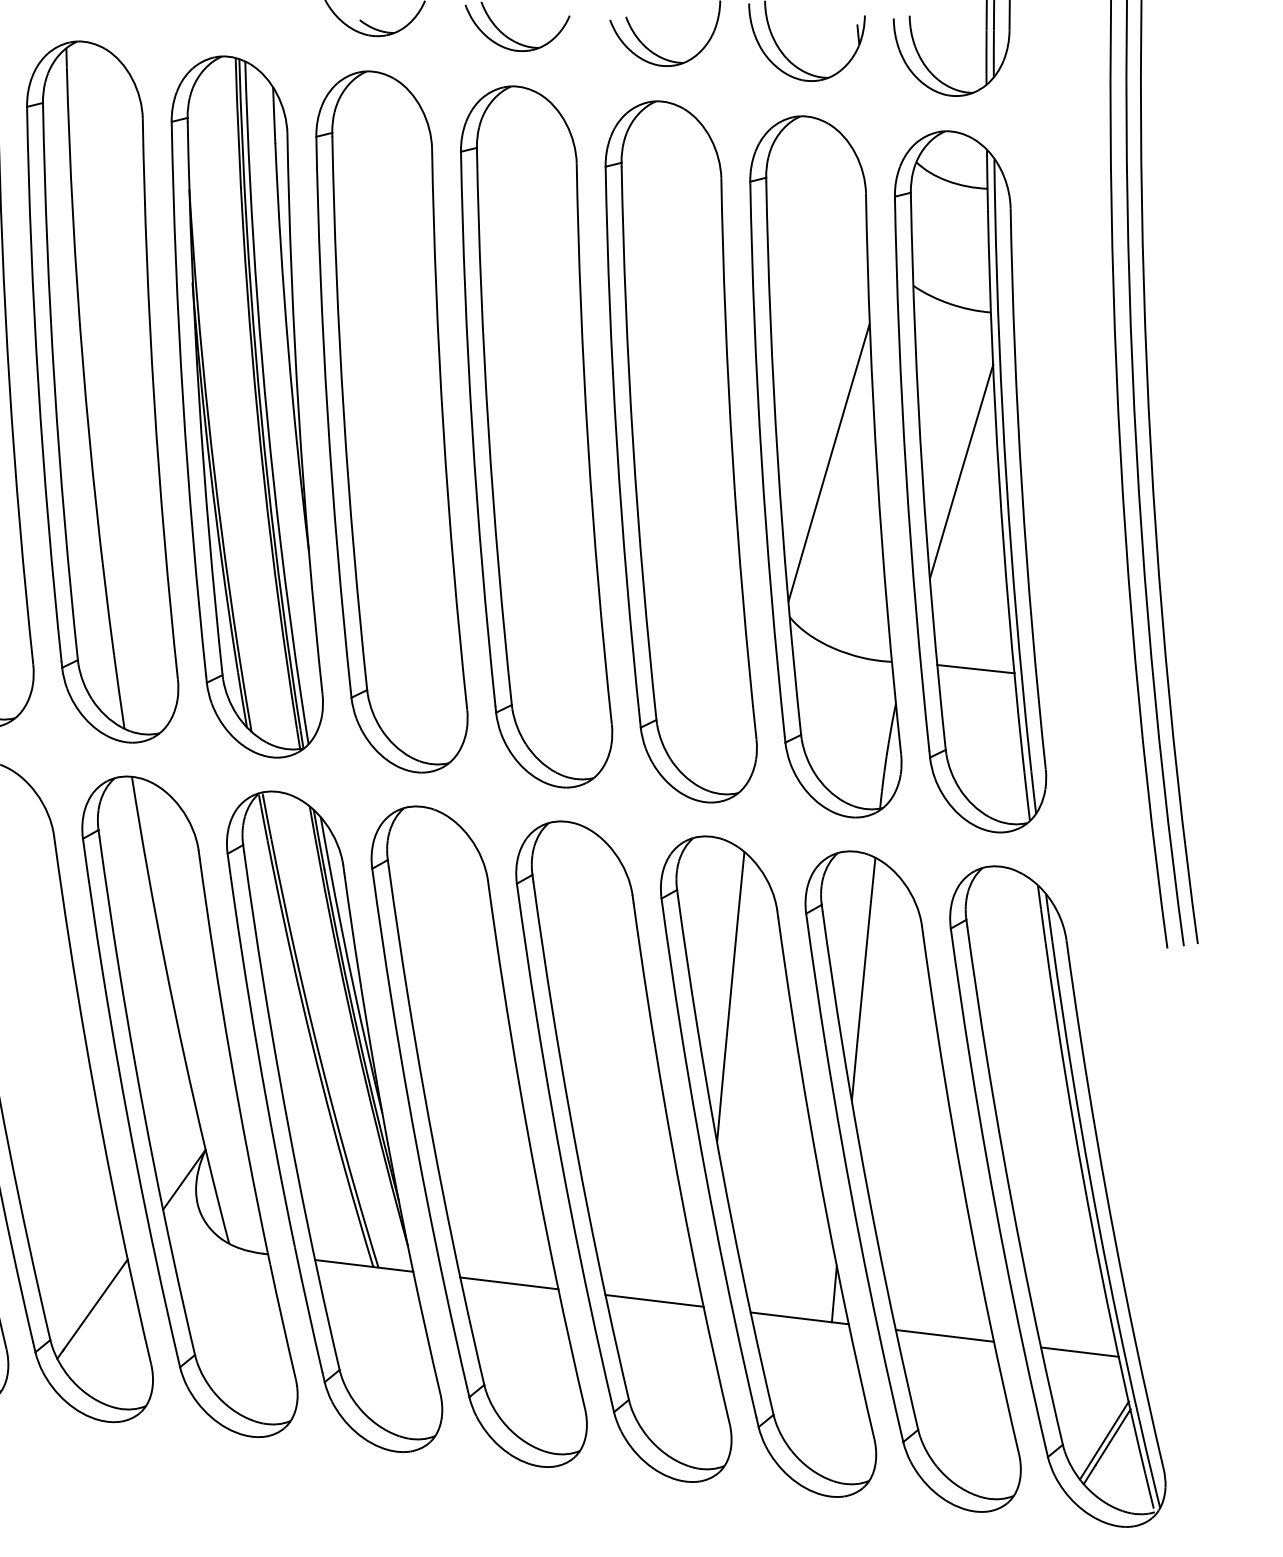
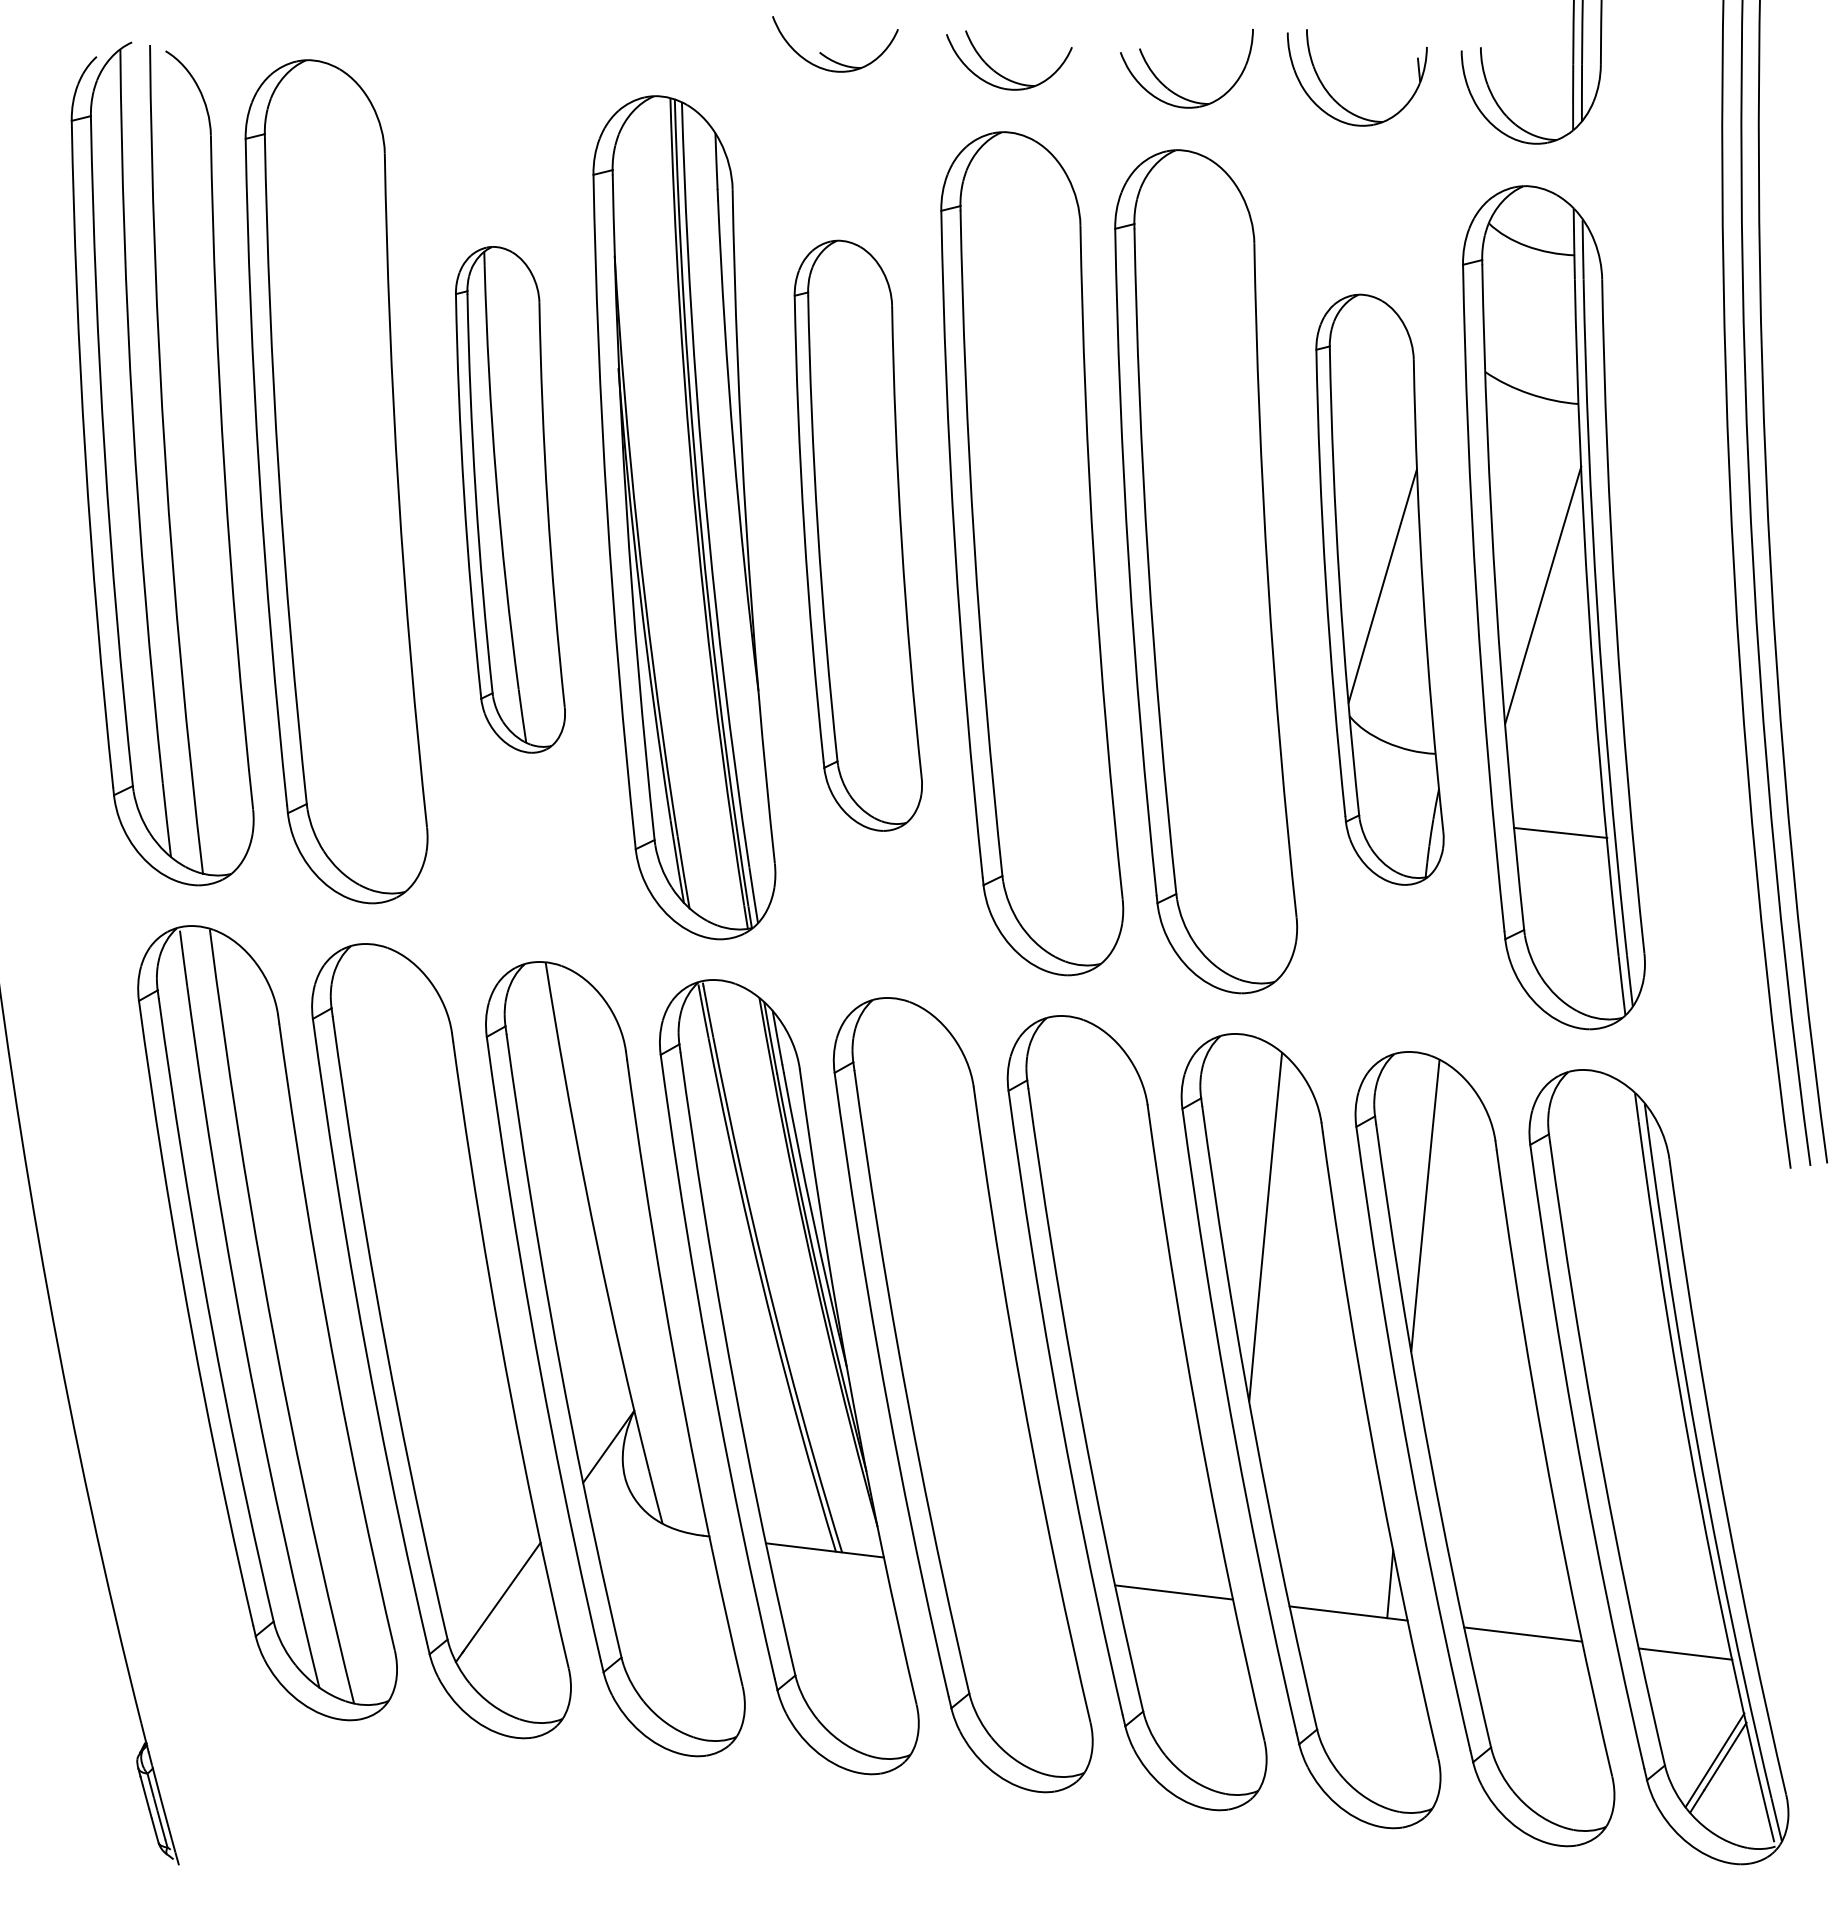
part: (102, 391) -> (510, 499), size x0.6
part: (392, 421) -> (858, 535), size x0.7
part: (825, 466) -> (1379, 589), size x0.7
line: (509, 1283) -> (999, 1571), removed

